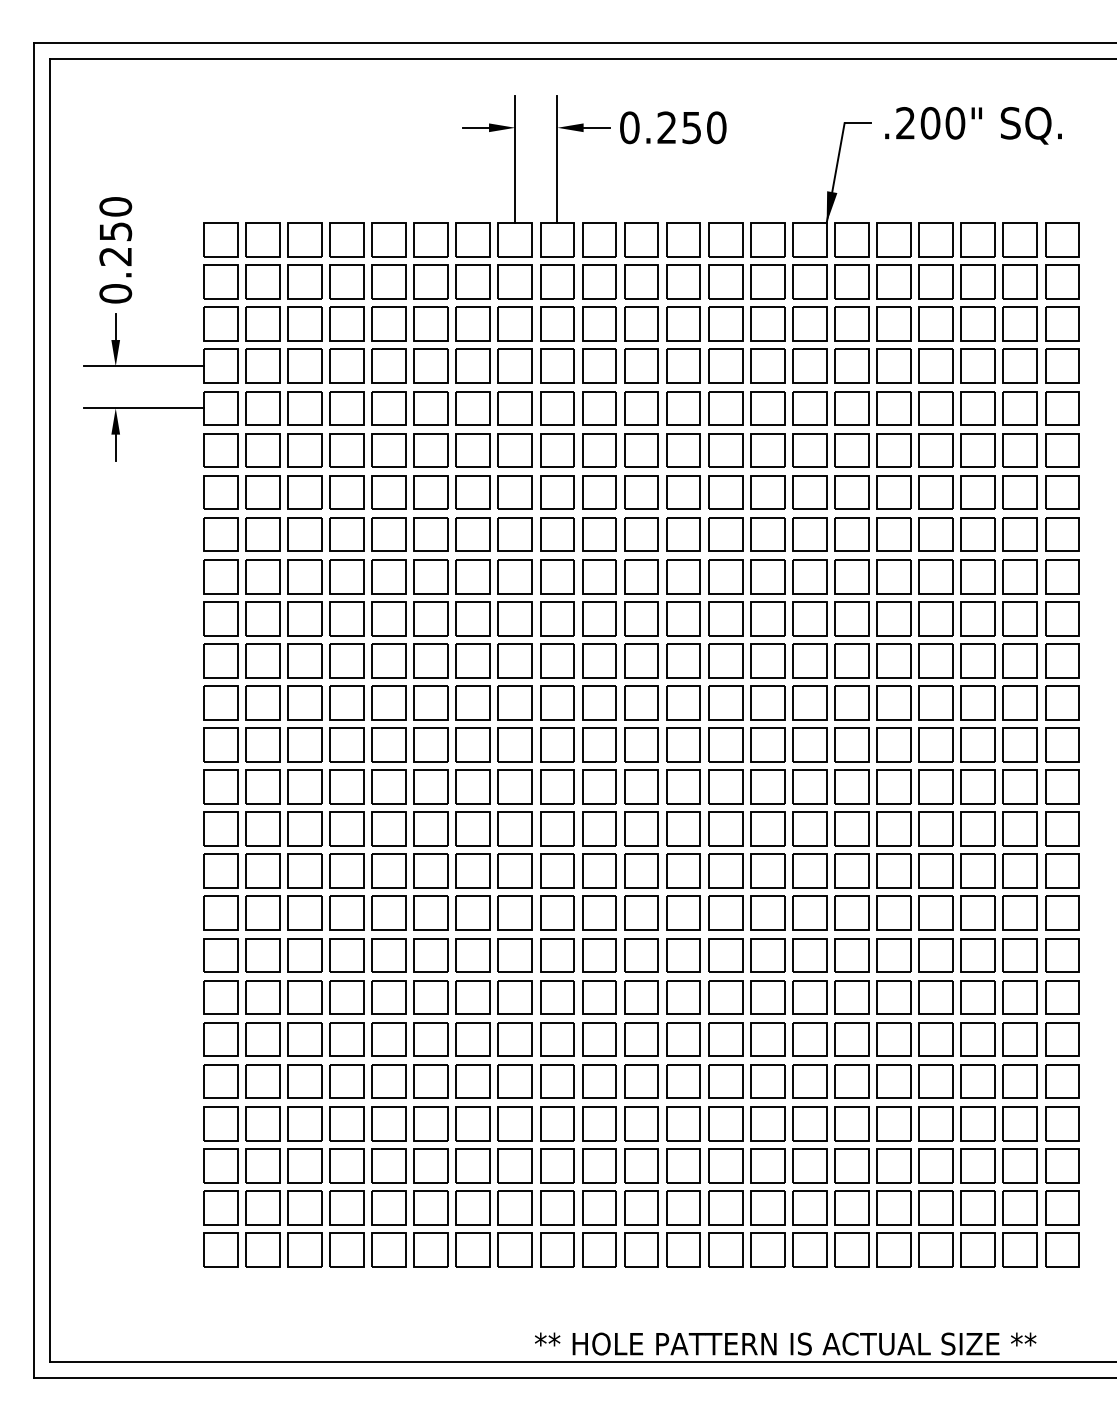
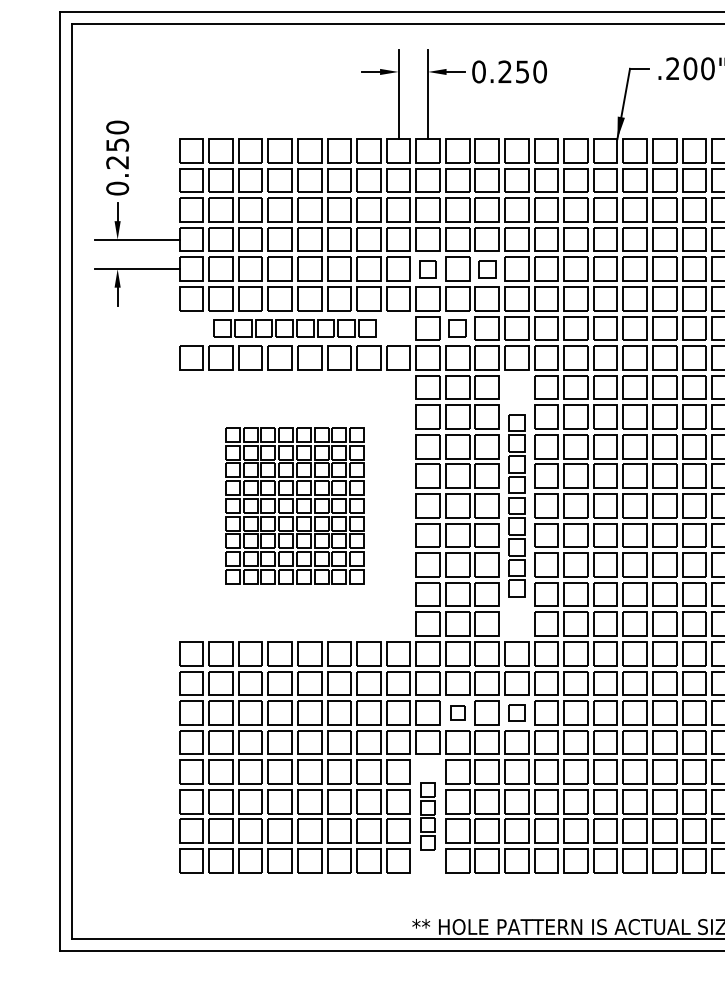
part: (557, 408) -> (428, 269), size x0.7
part: (641, 408) -> (487, 269), size x0.7
part: (367, 492) -> (294, 328), size x0.7
part: (599, 492) -> (457, 328), size x0.7
part: (367, 744) -> (294, 505), size x0.6
part: (683, 744) -> (516, 505), size x0.7
part: (599, 1039) -> (457, 712), size x0.6
part: (683, 1039) -> (516, 712), size x0.7
part: (557, 1186) -> (428, 816), size x0.6

